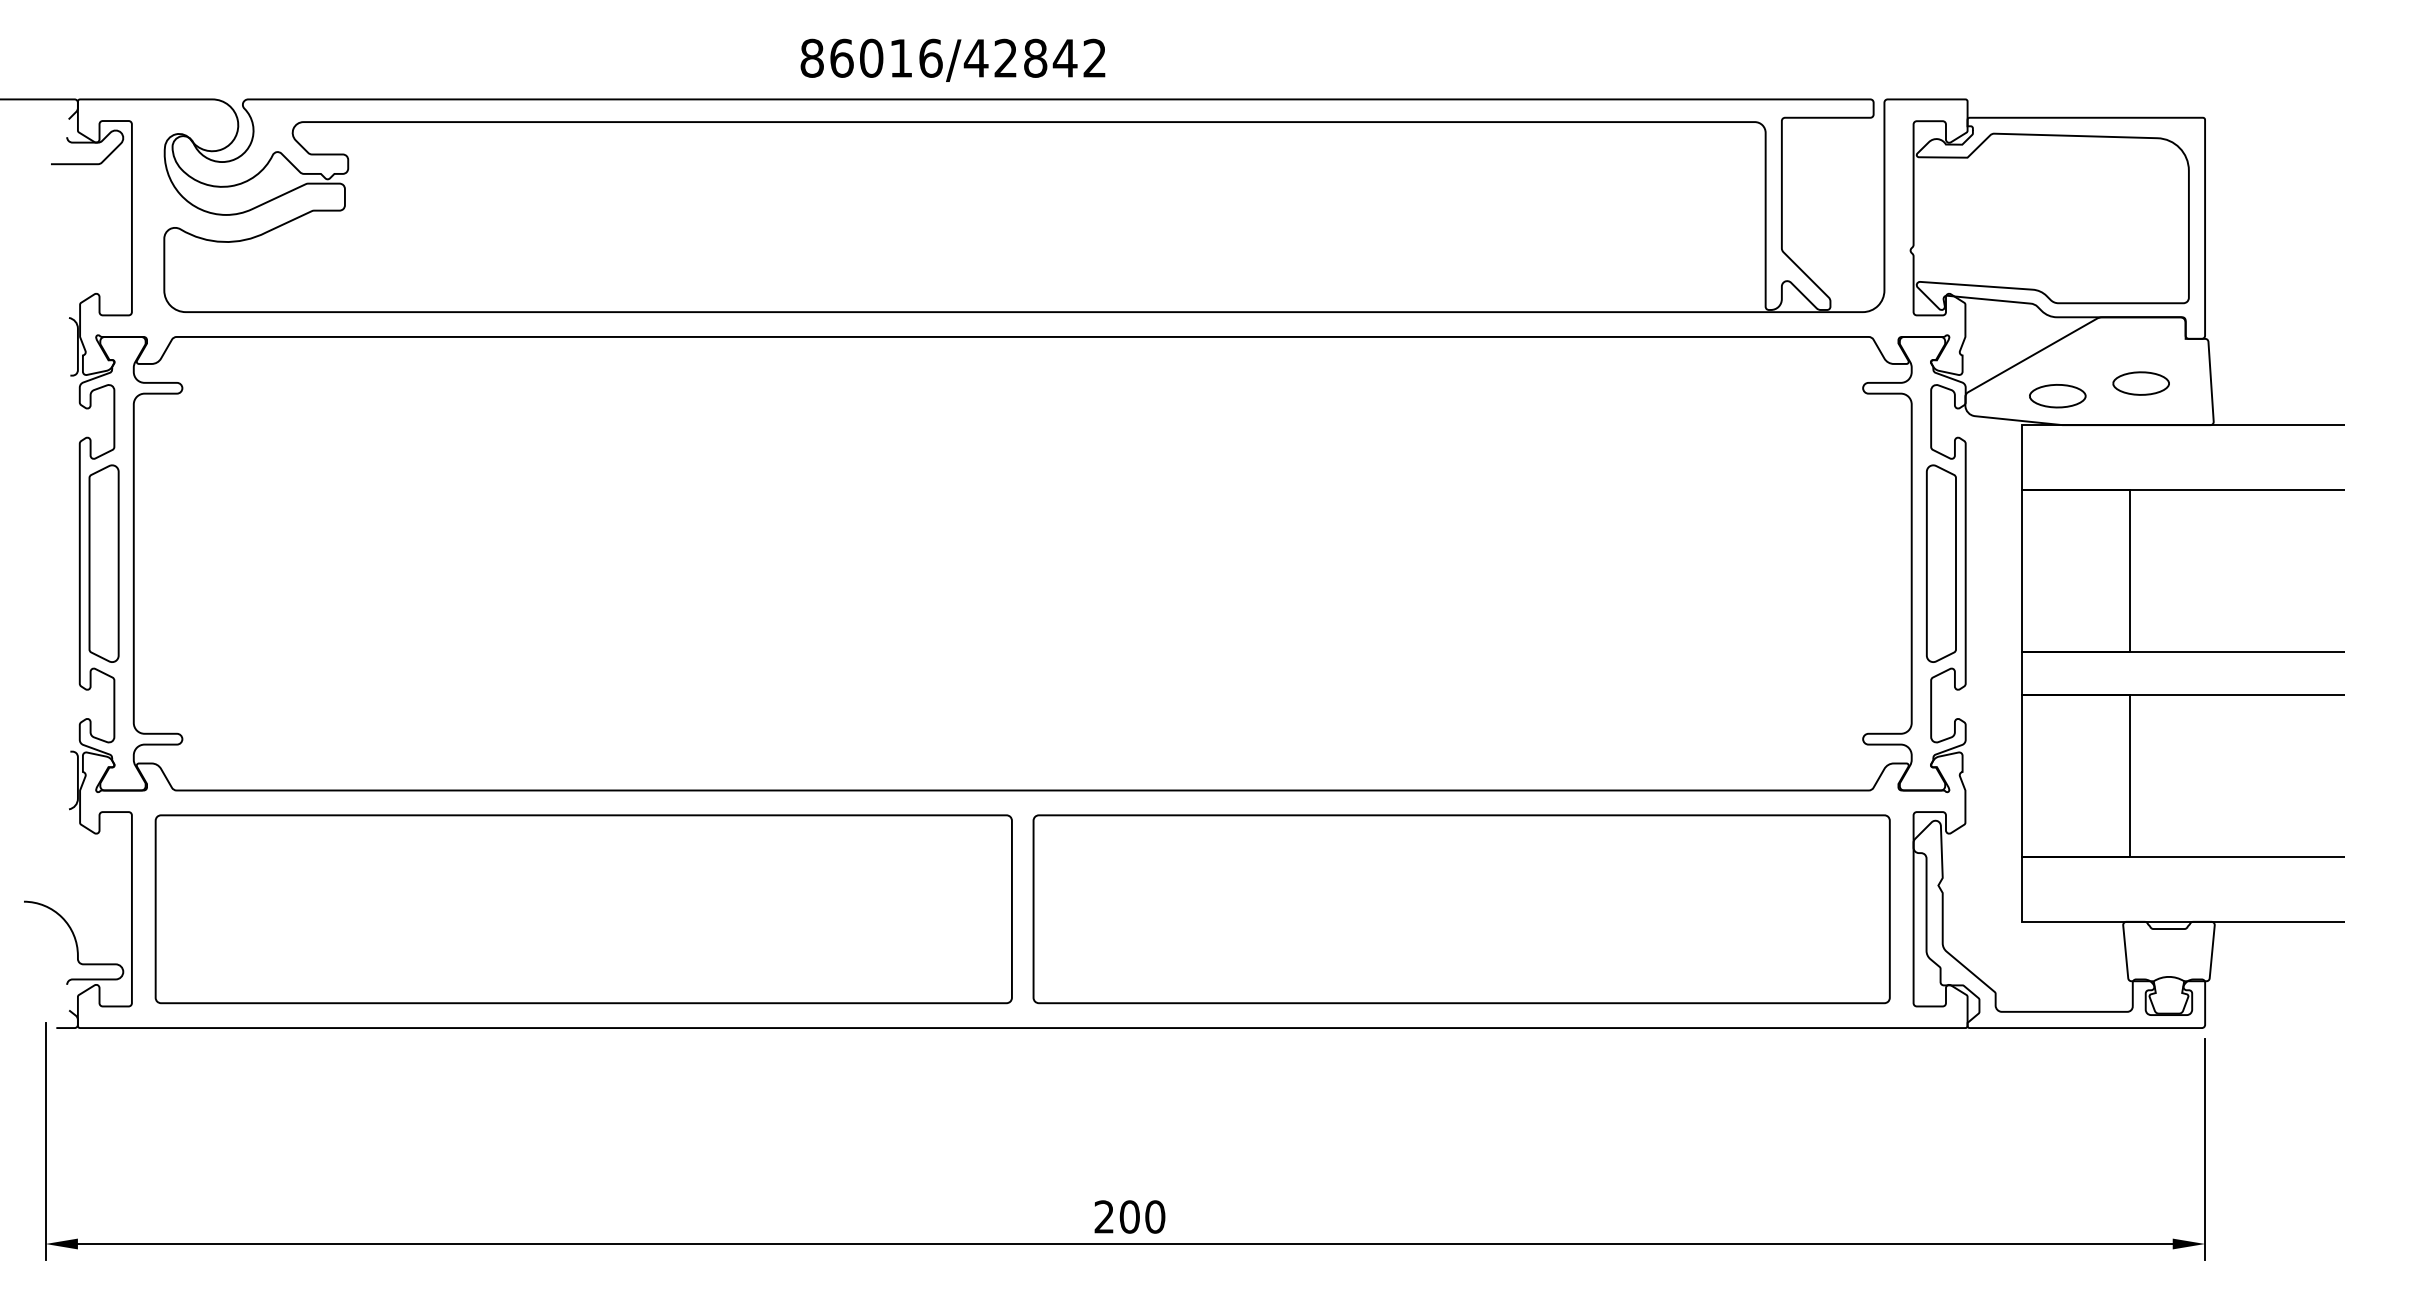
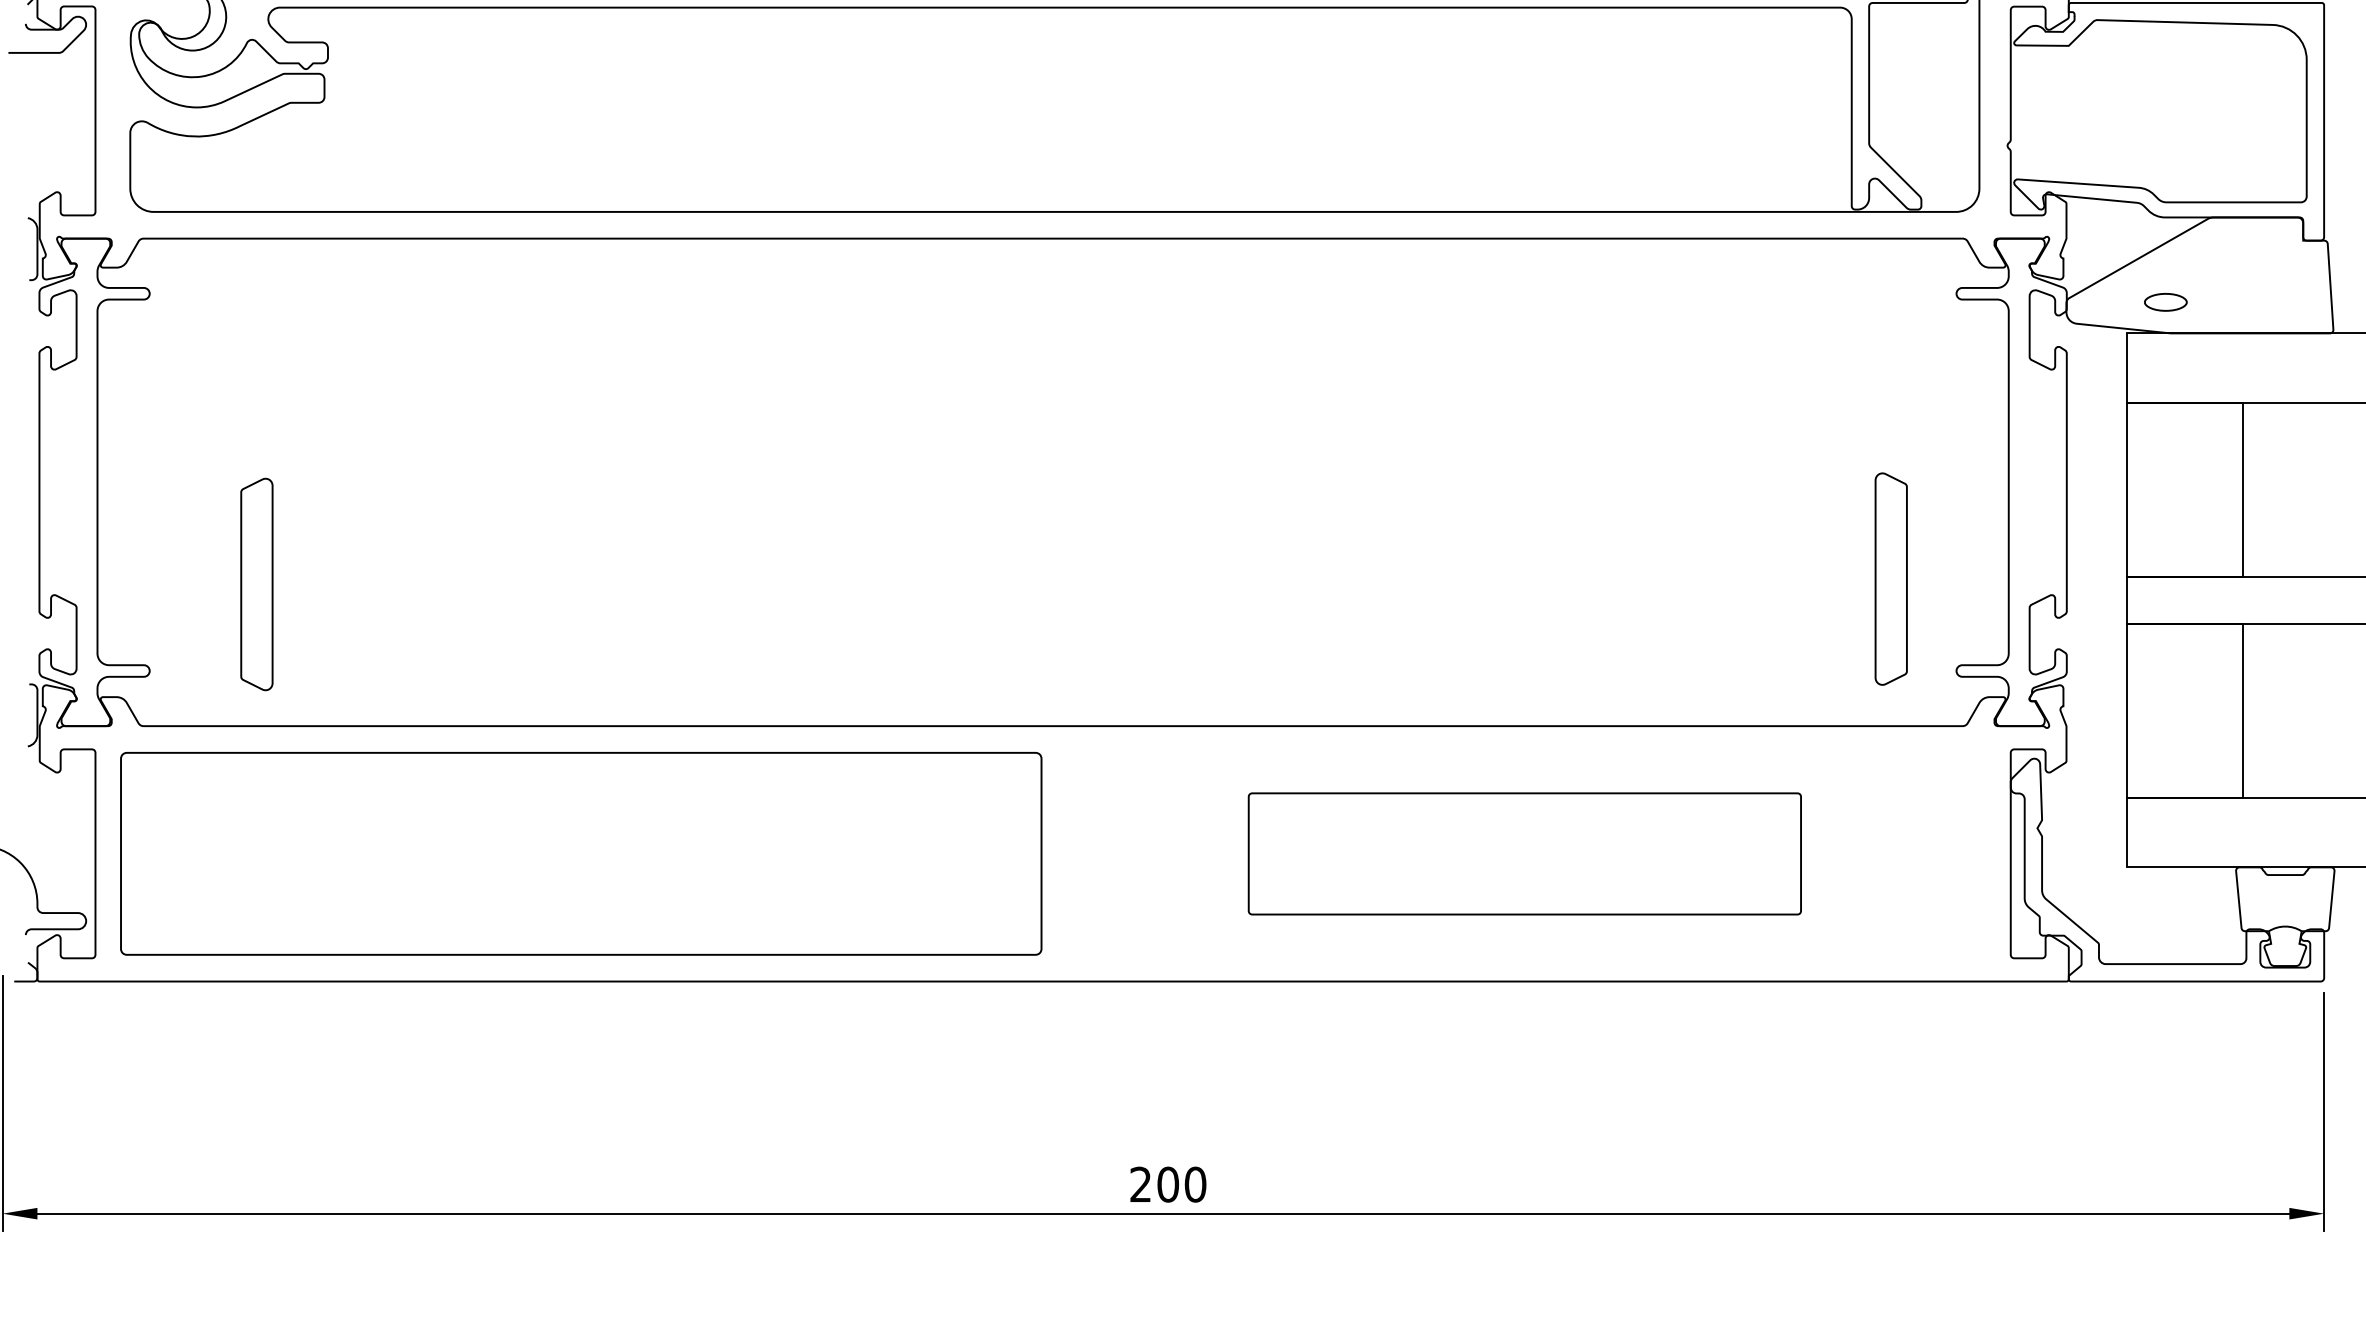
part: (2140, 383) -> (2254, 288), removed
part: (2057, 396) -> (2165, 302), size x0.7
curve: (90, 563) -> (242, 584), moved
curve: (1927, 563) -> (1876, 578), moved
part: (1461, 909) -> (1524, 854), size x0.6

